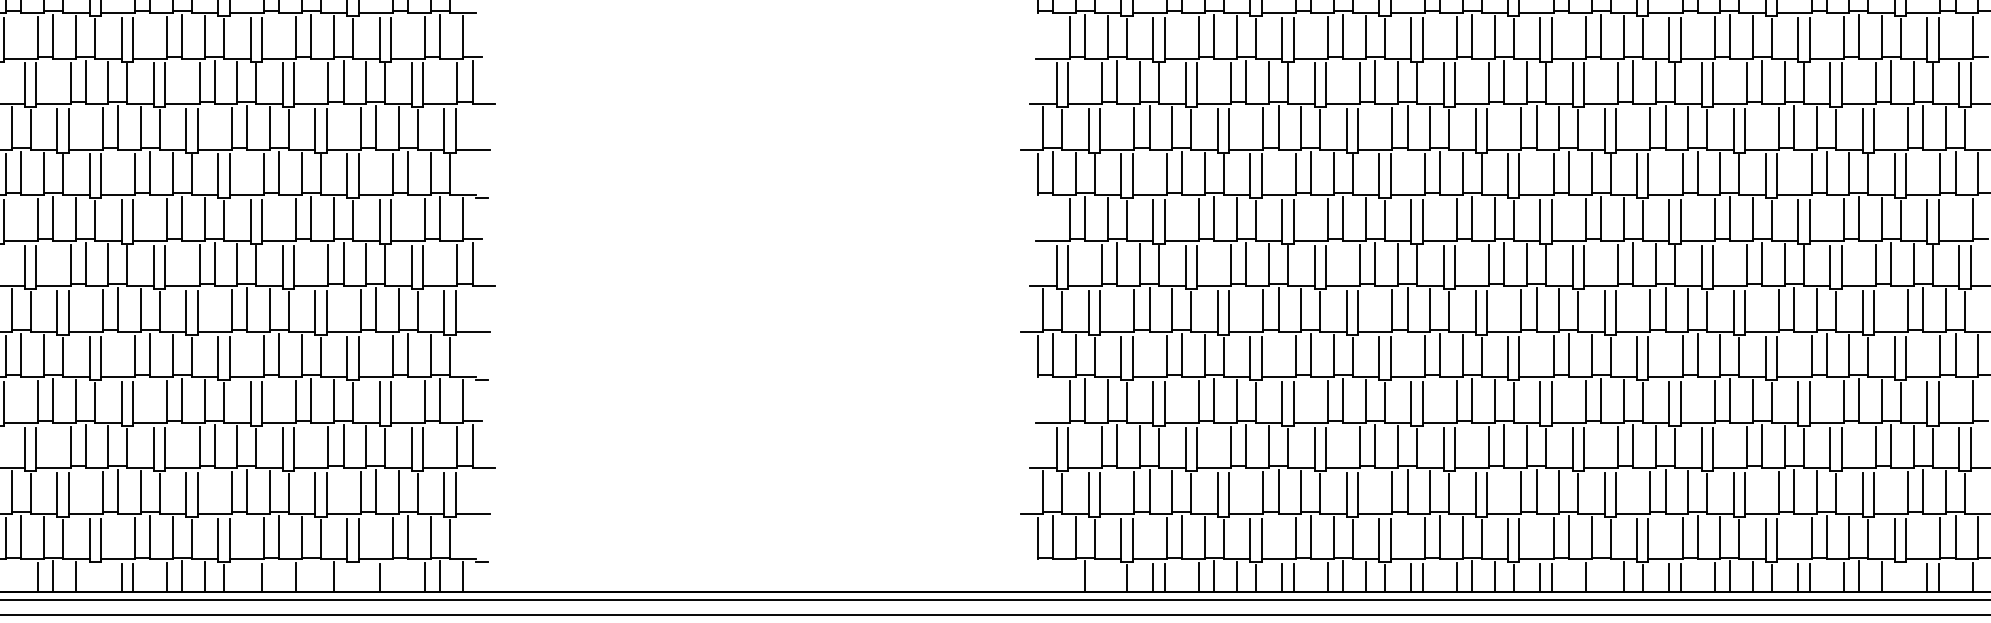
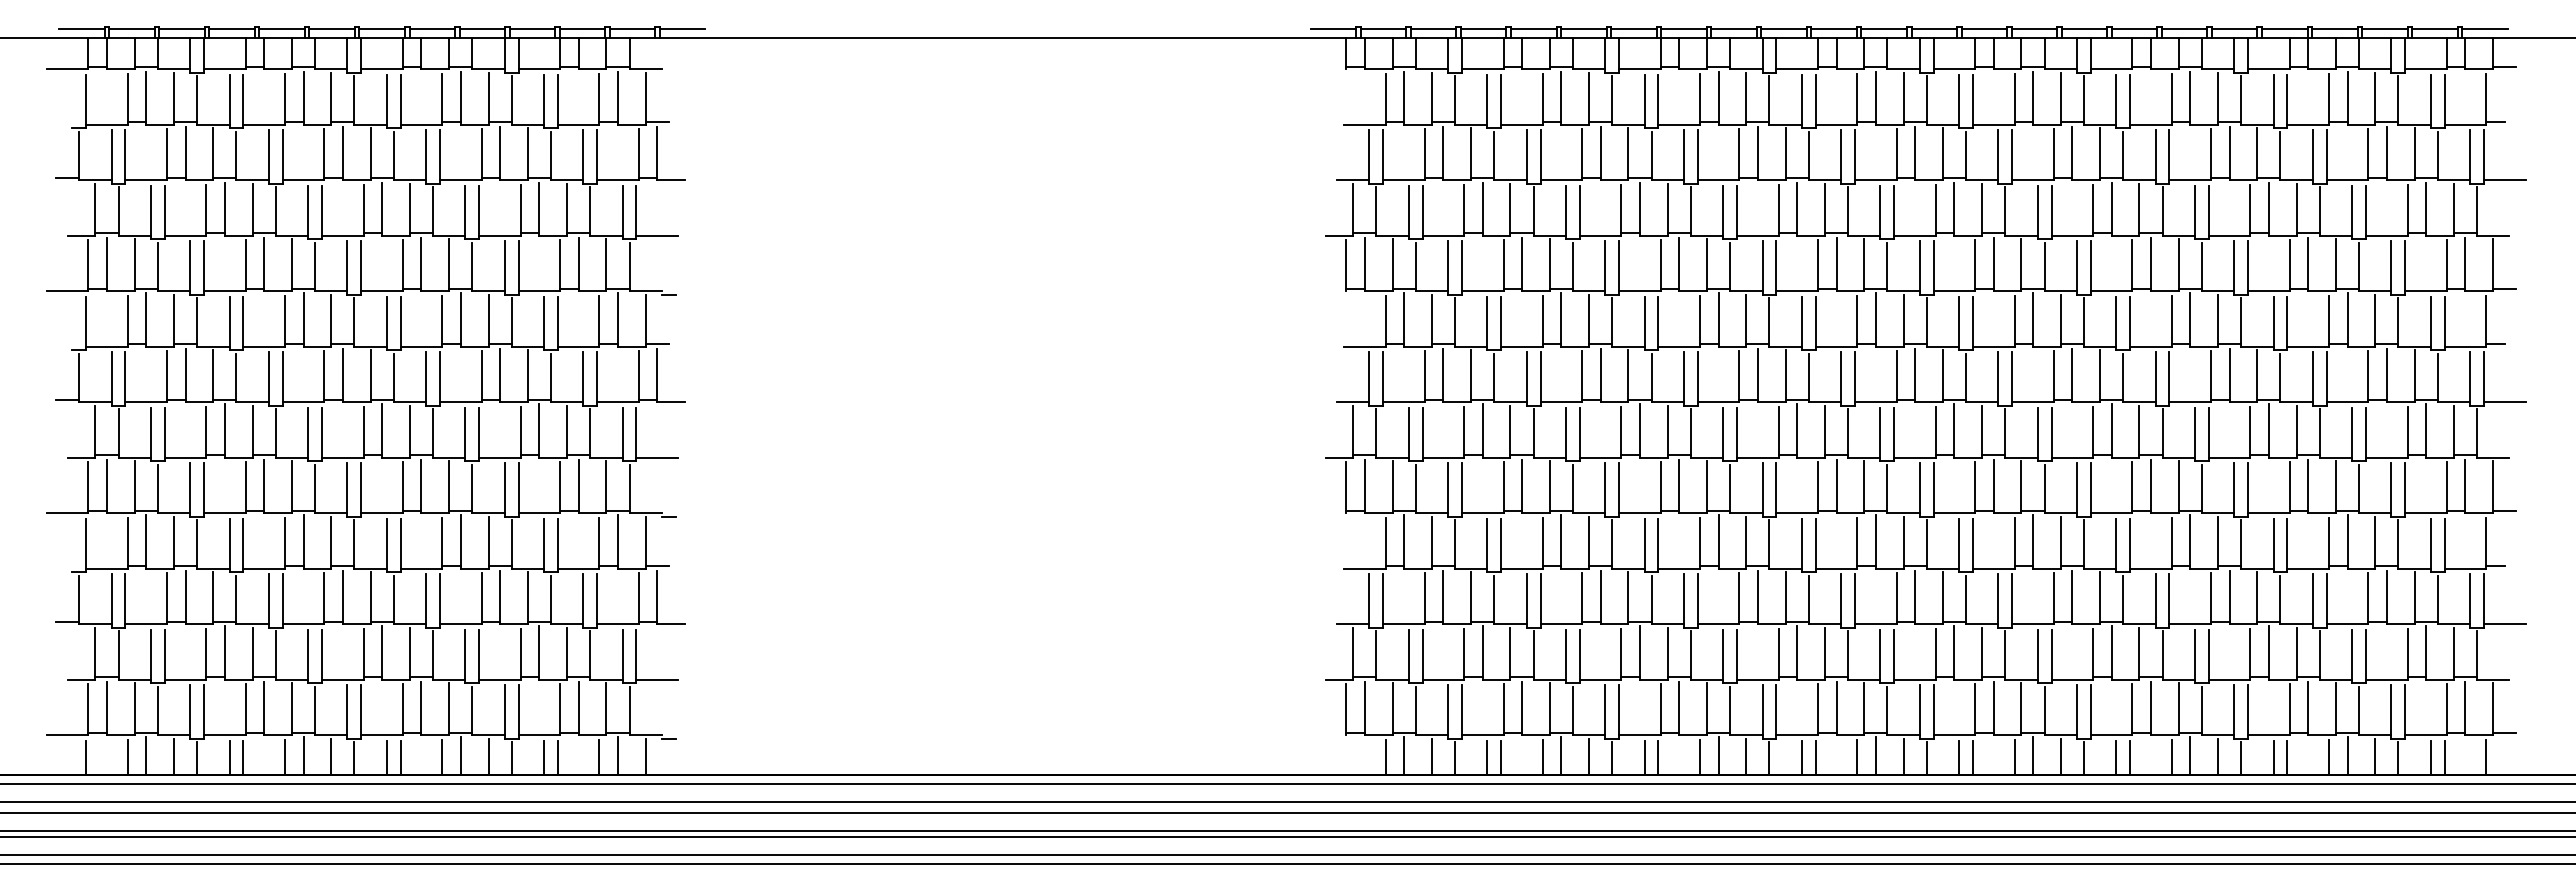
line: (311, 576) -> (460, 756), added
line: (1107, 576) -> (1431, 756), added
line: (1601, 576) -> (2033, 756), added
line: (4, 577) -> (86, 757), added
line: (250, 577) -> (386, 757), added
line: (390, 577) -> (557, 757), added
line: (1069, 577) -> (1385, 757), added
line: (95, 578) -> (197, 758), added
line: (353, 578) -> (511, 758), added
line: (1900, 578) -> (2398, 758), added

